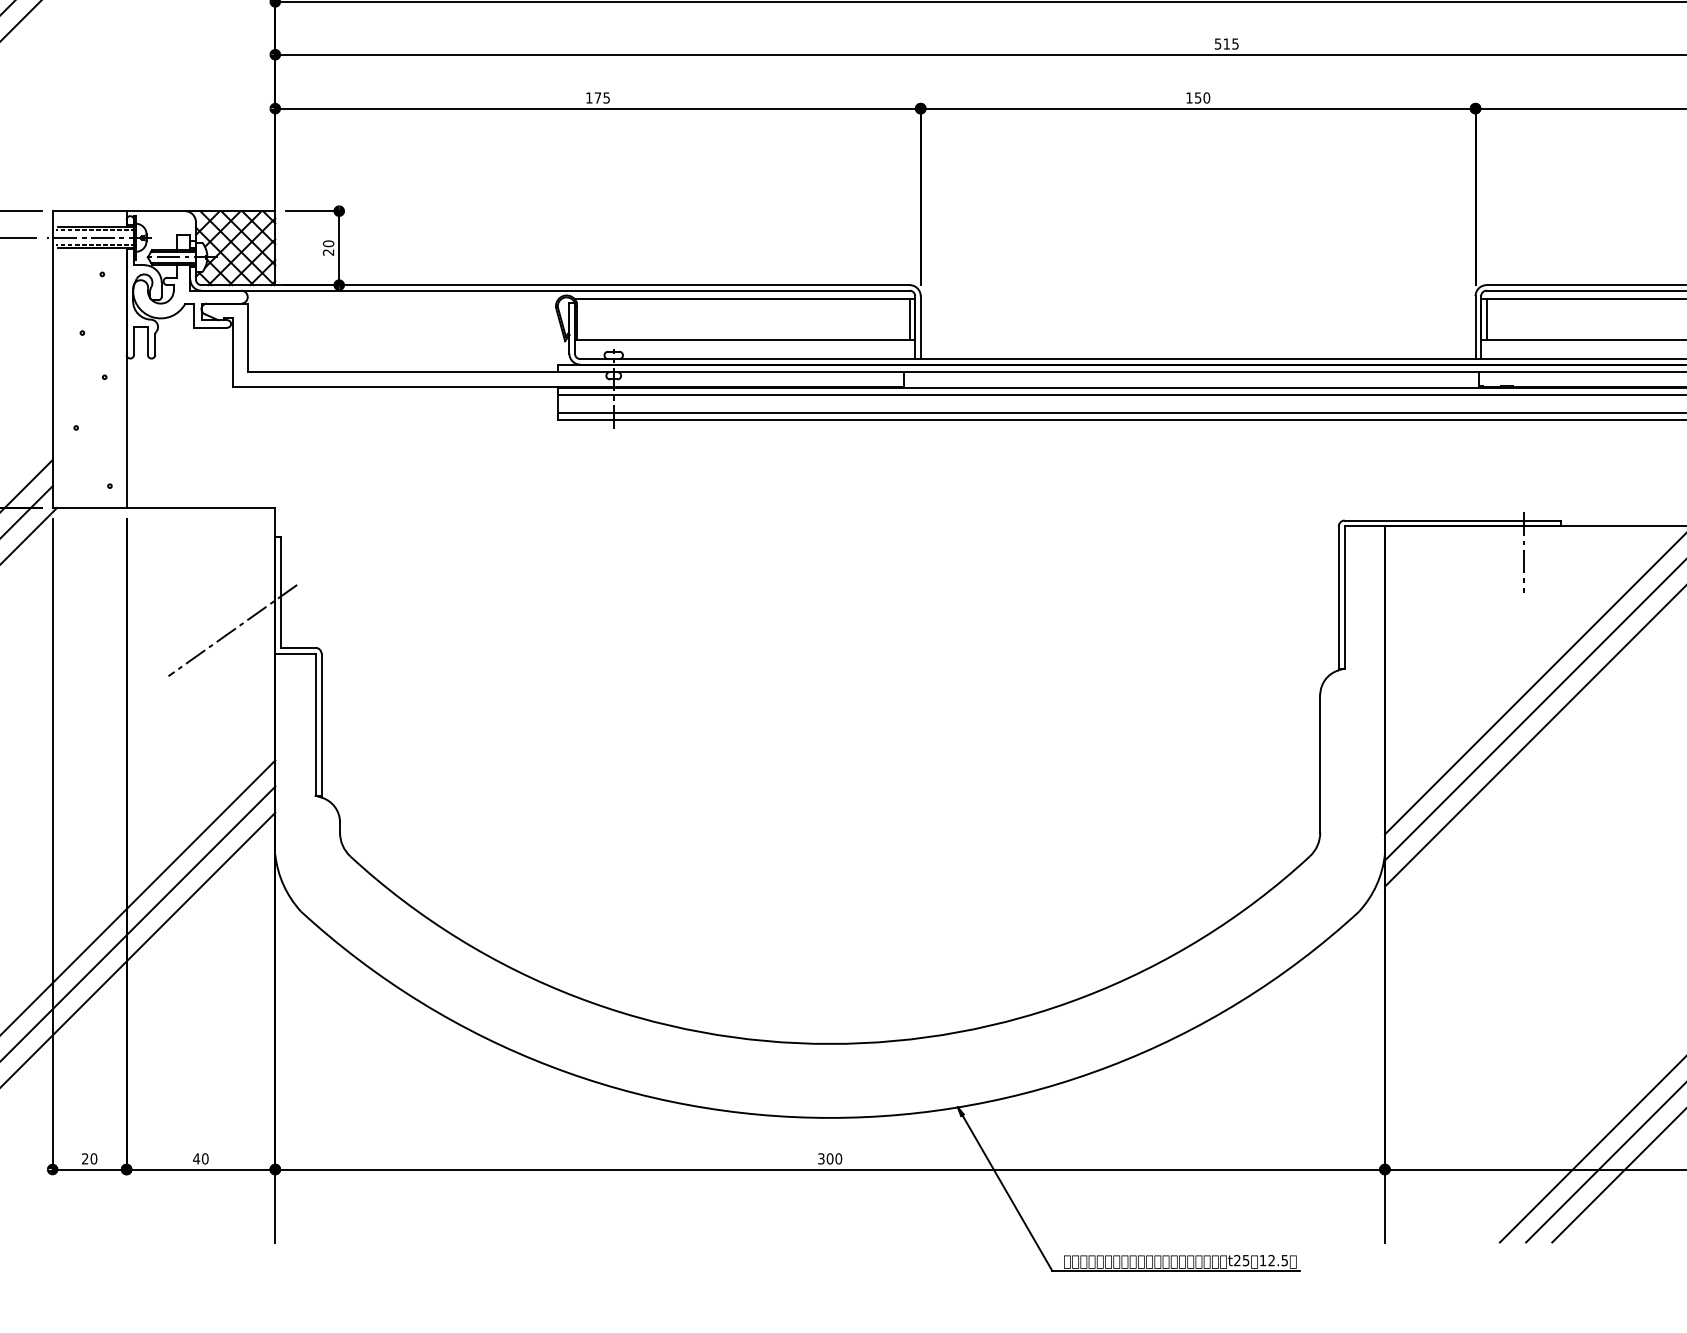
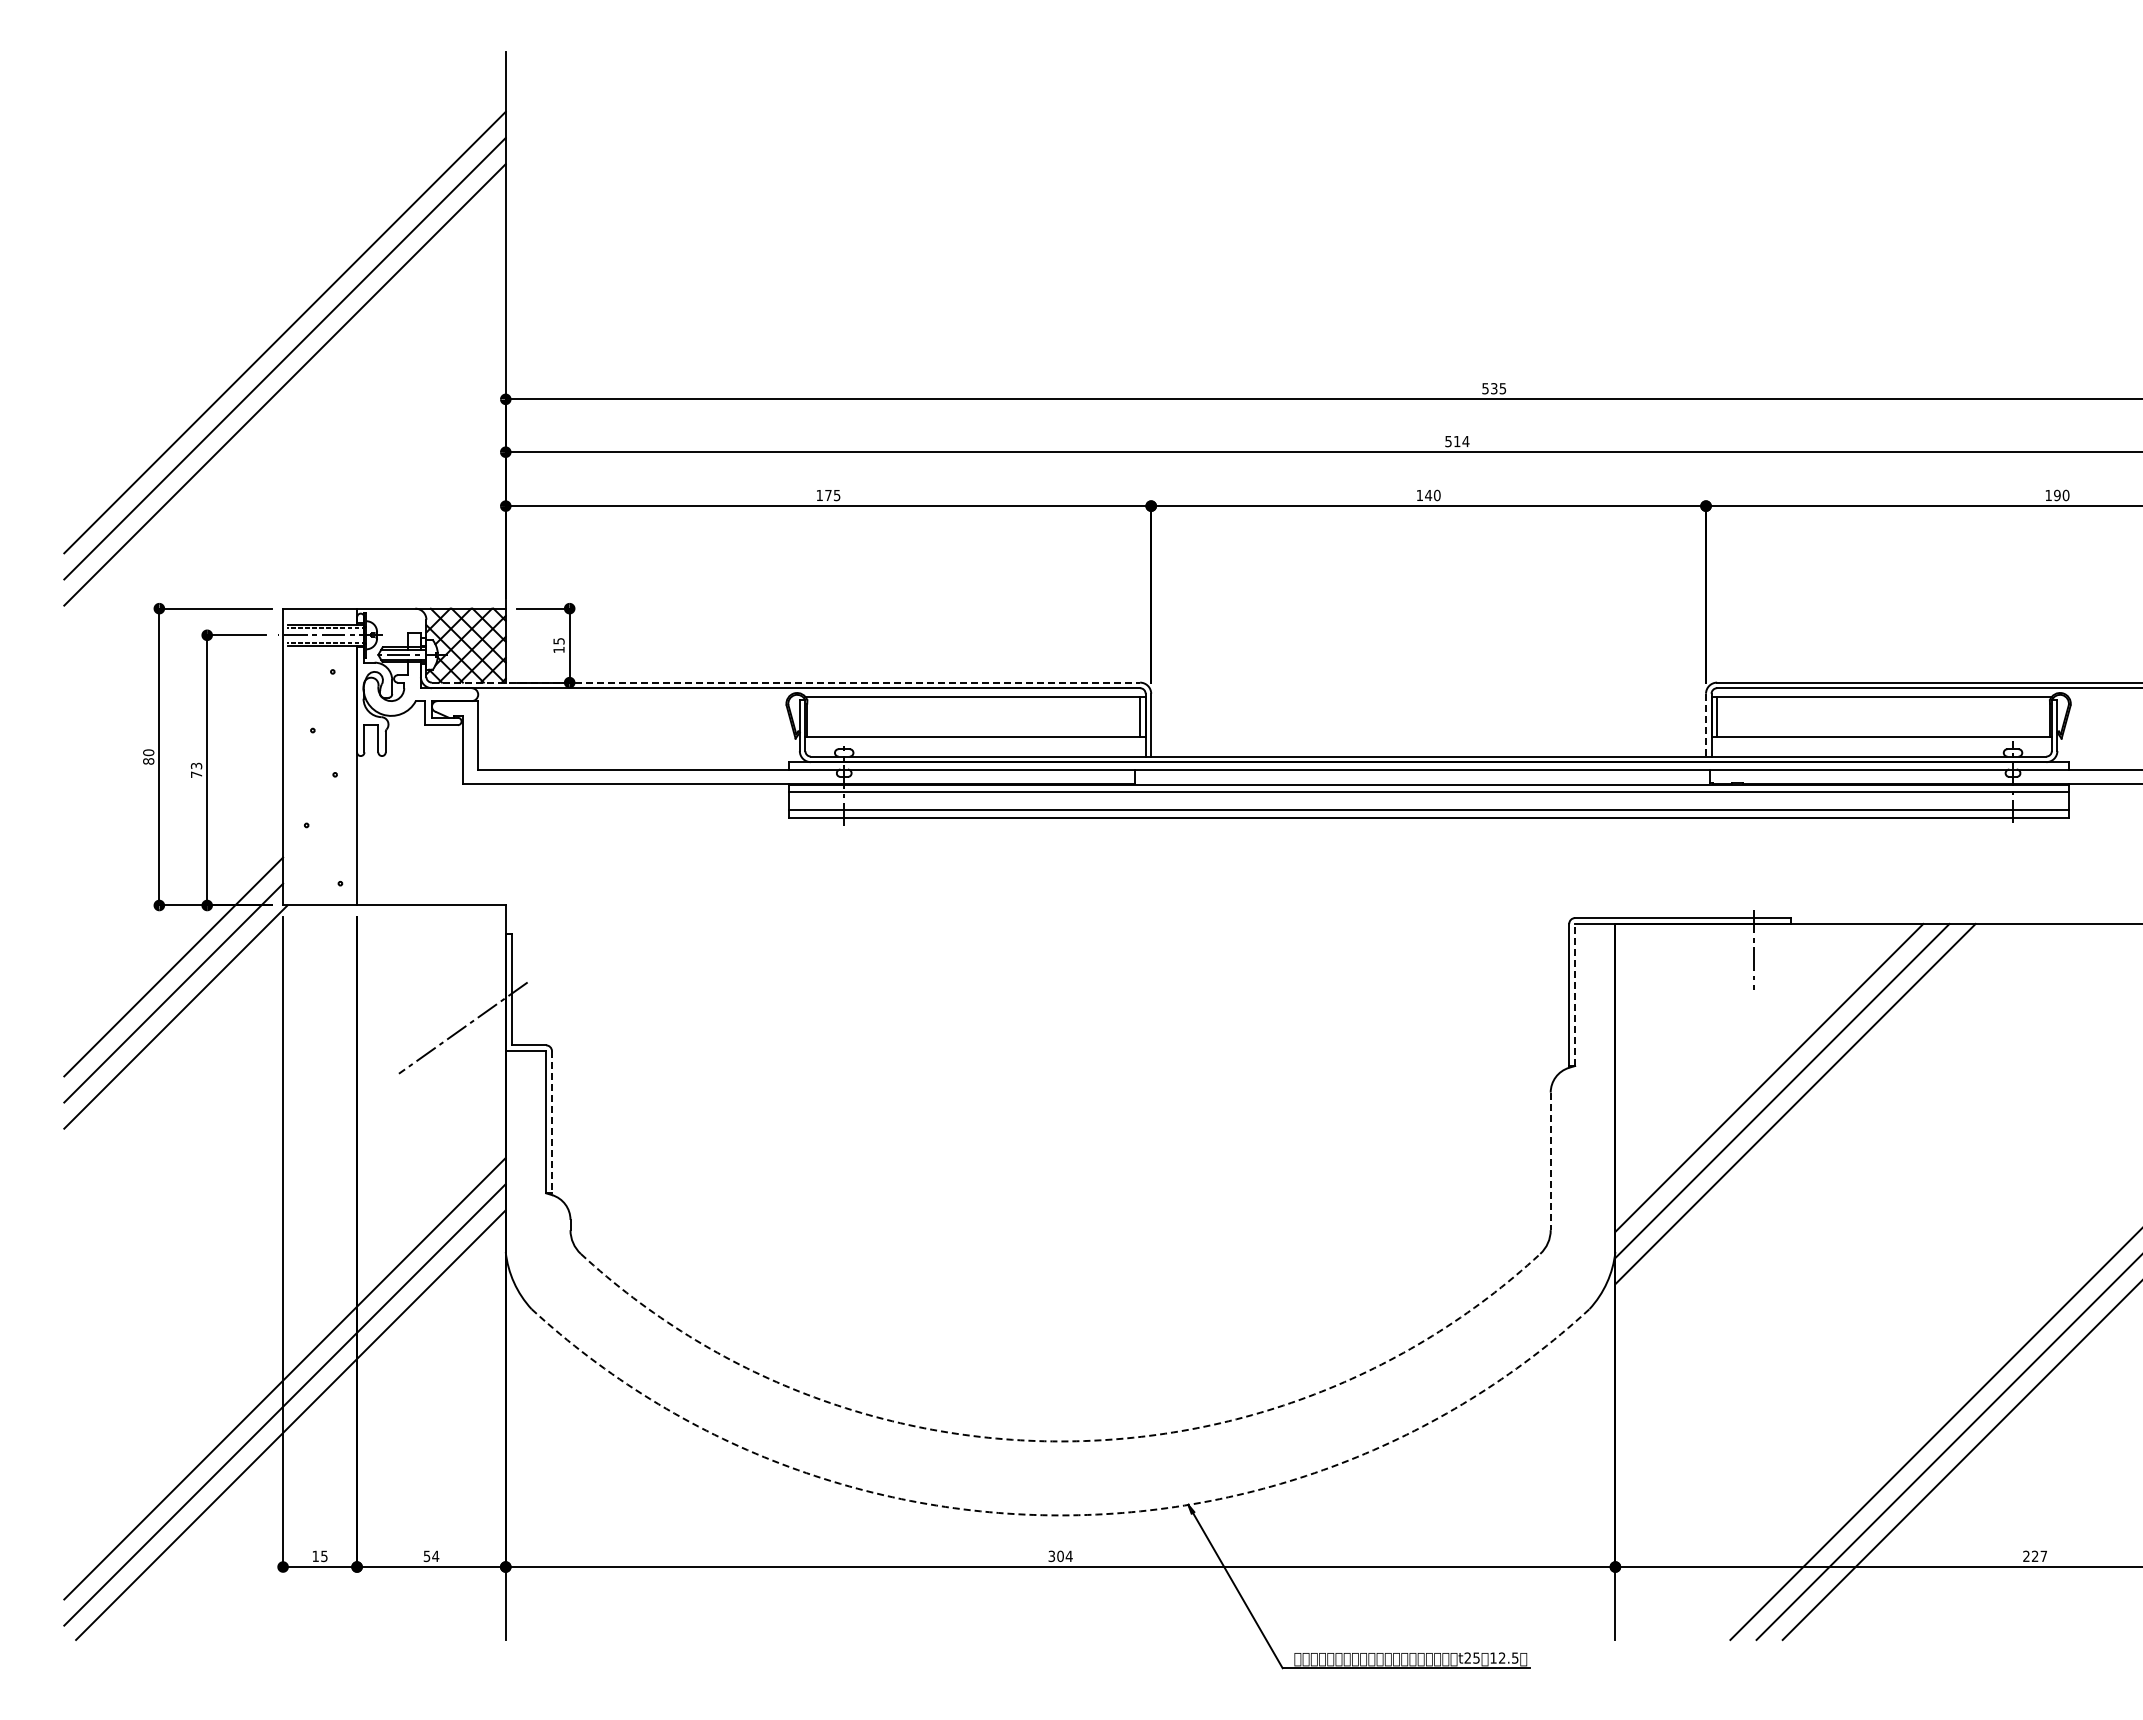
text: (1235, 44) -> (1465, 441), 515 -> 514
text: (1198, 98) -> (1428, 495), 150 -> 140
text: (328, 248) -> (558, 645), 20 -> 15
line: (556, 285) -> (786, 682), solid -> dashed
line: (1476, 328) -> (1706, 725), solid -> dashed
line: (1345, 597) -> (1575, 994), solid -> dashed
line: (322, 725) -> (552, 1122), solid -> dashed
line: (1320, 764) -> (1550, 1161), solid -> dashed
arc: (830, 1044) -> (1060, 1441), solid -> dashed
arc: (830, 1118) -> (1060, 1515), solid -> dashed
text: (89, 1159) -> (319, 1556), 20 -> 15
text: (201, 1159) -> (431, 1556), 40 -> 54
text: (838, 1159) -> (1068, 1556), 300 -> 304

